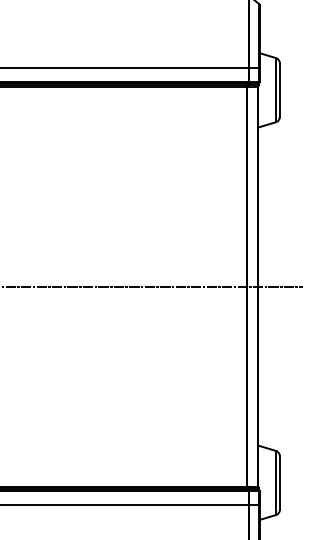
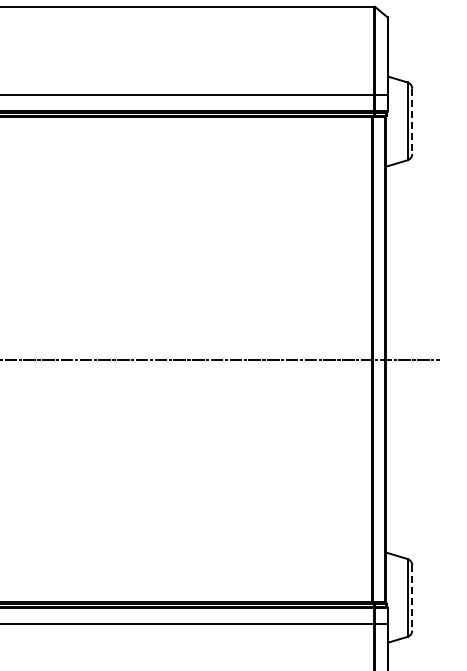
line: (280, 90) -> (412, 121), solid -> dashed
line: (280, 482) -> (412, 597), solid -> dashed

